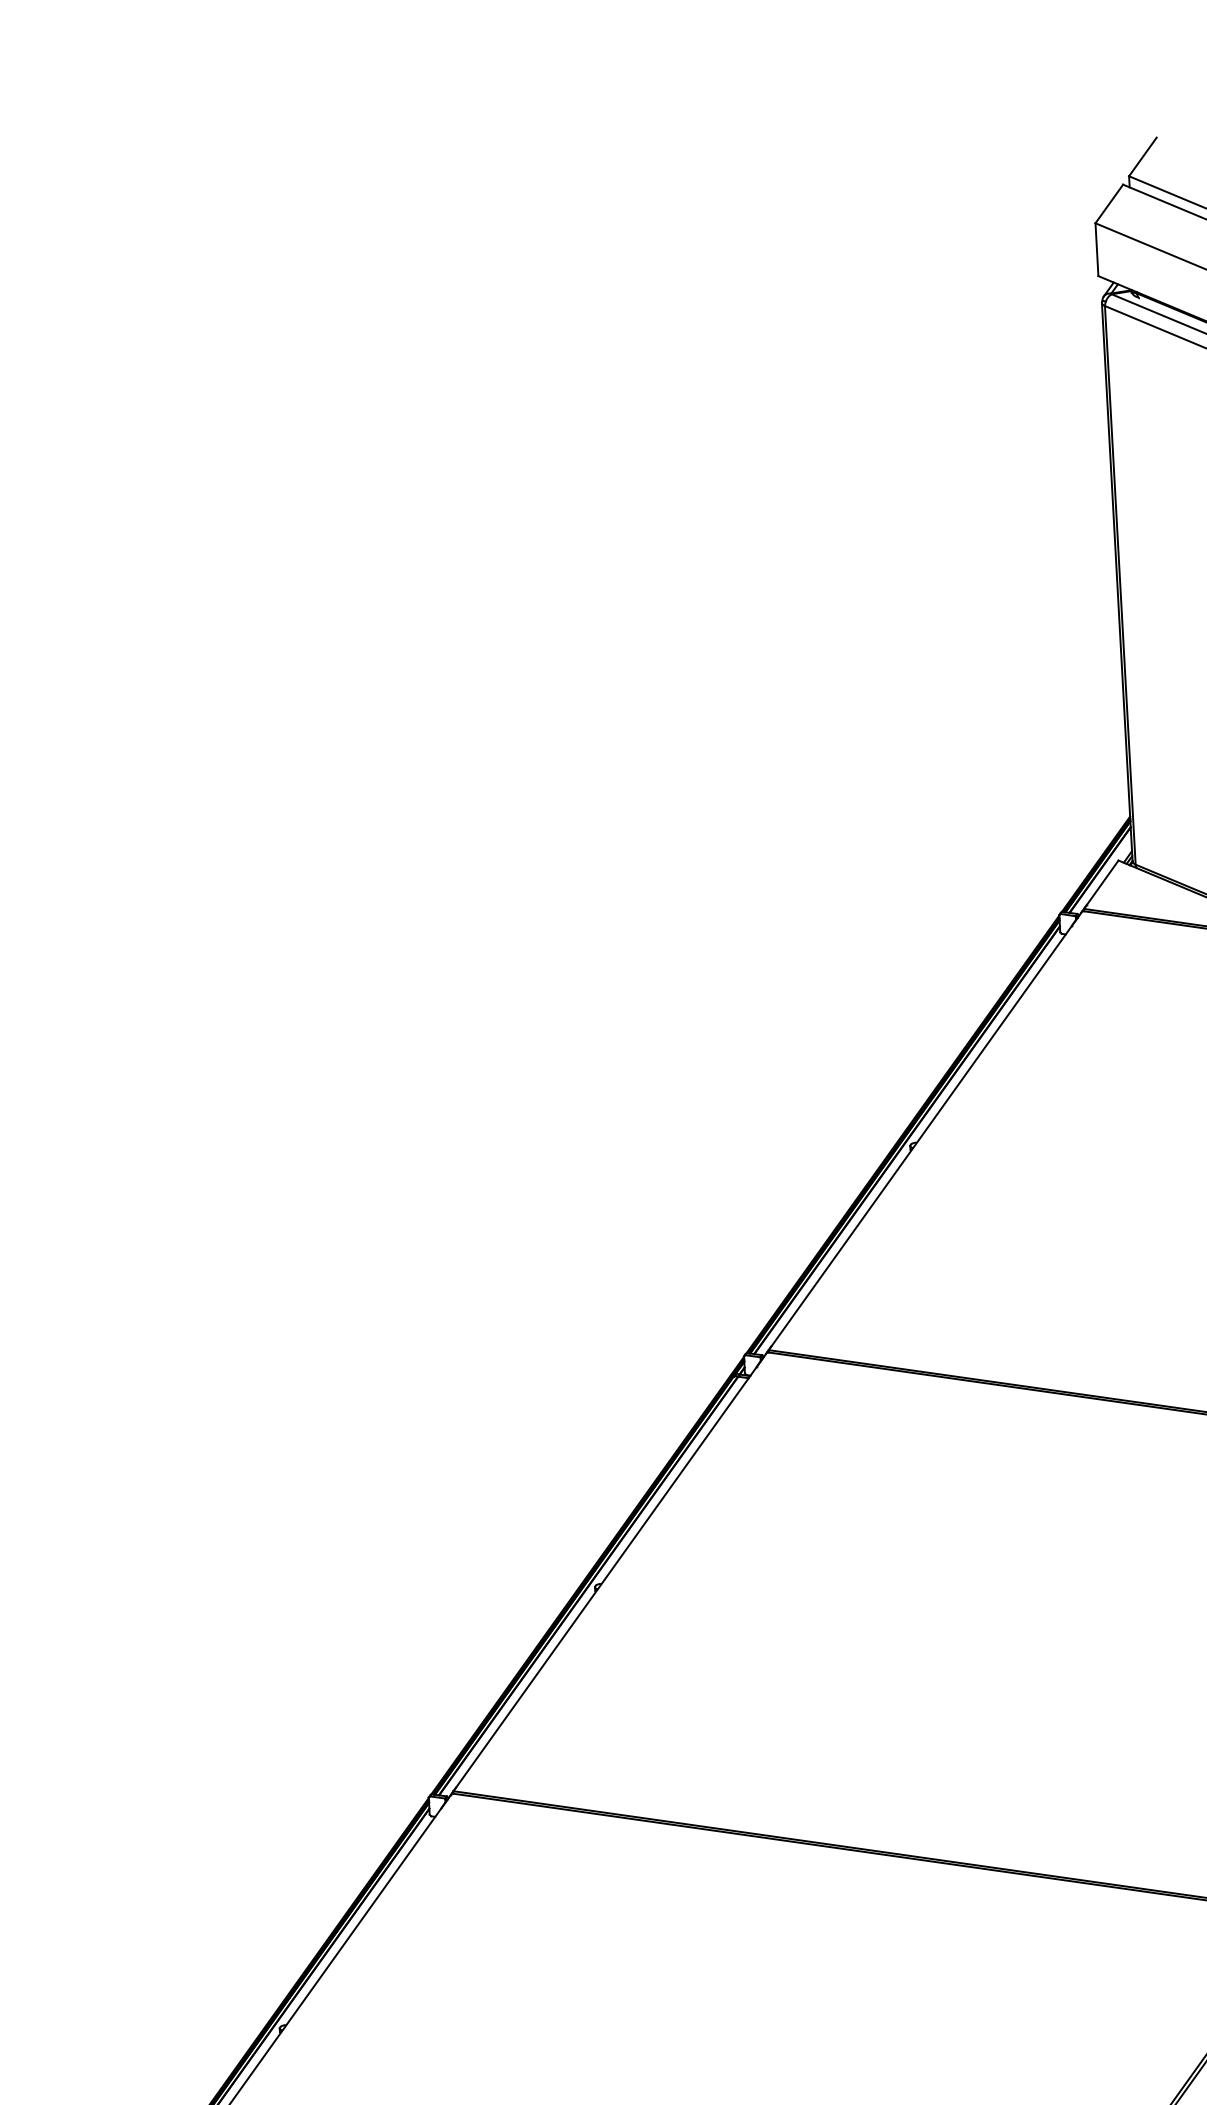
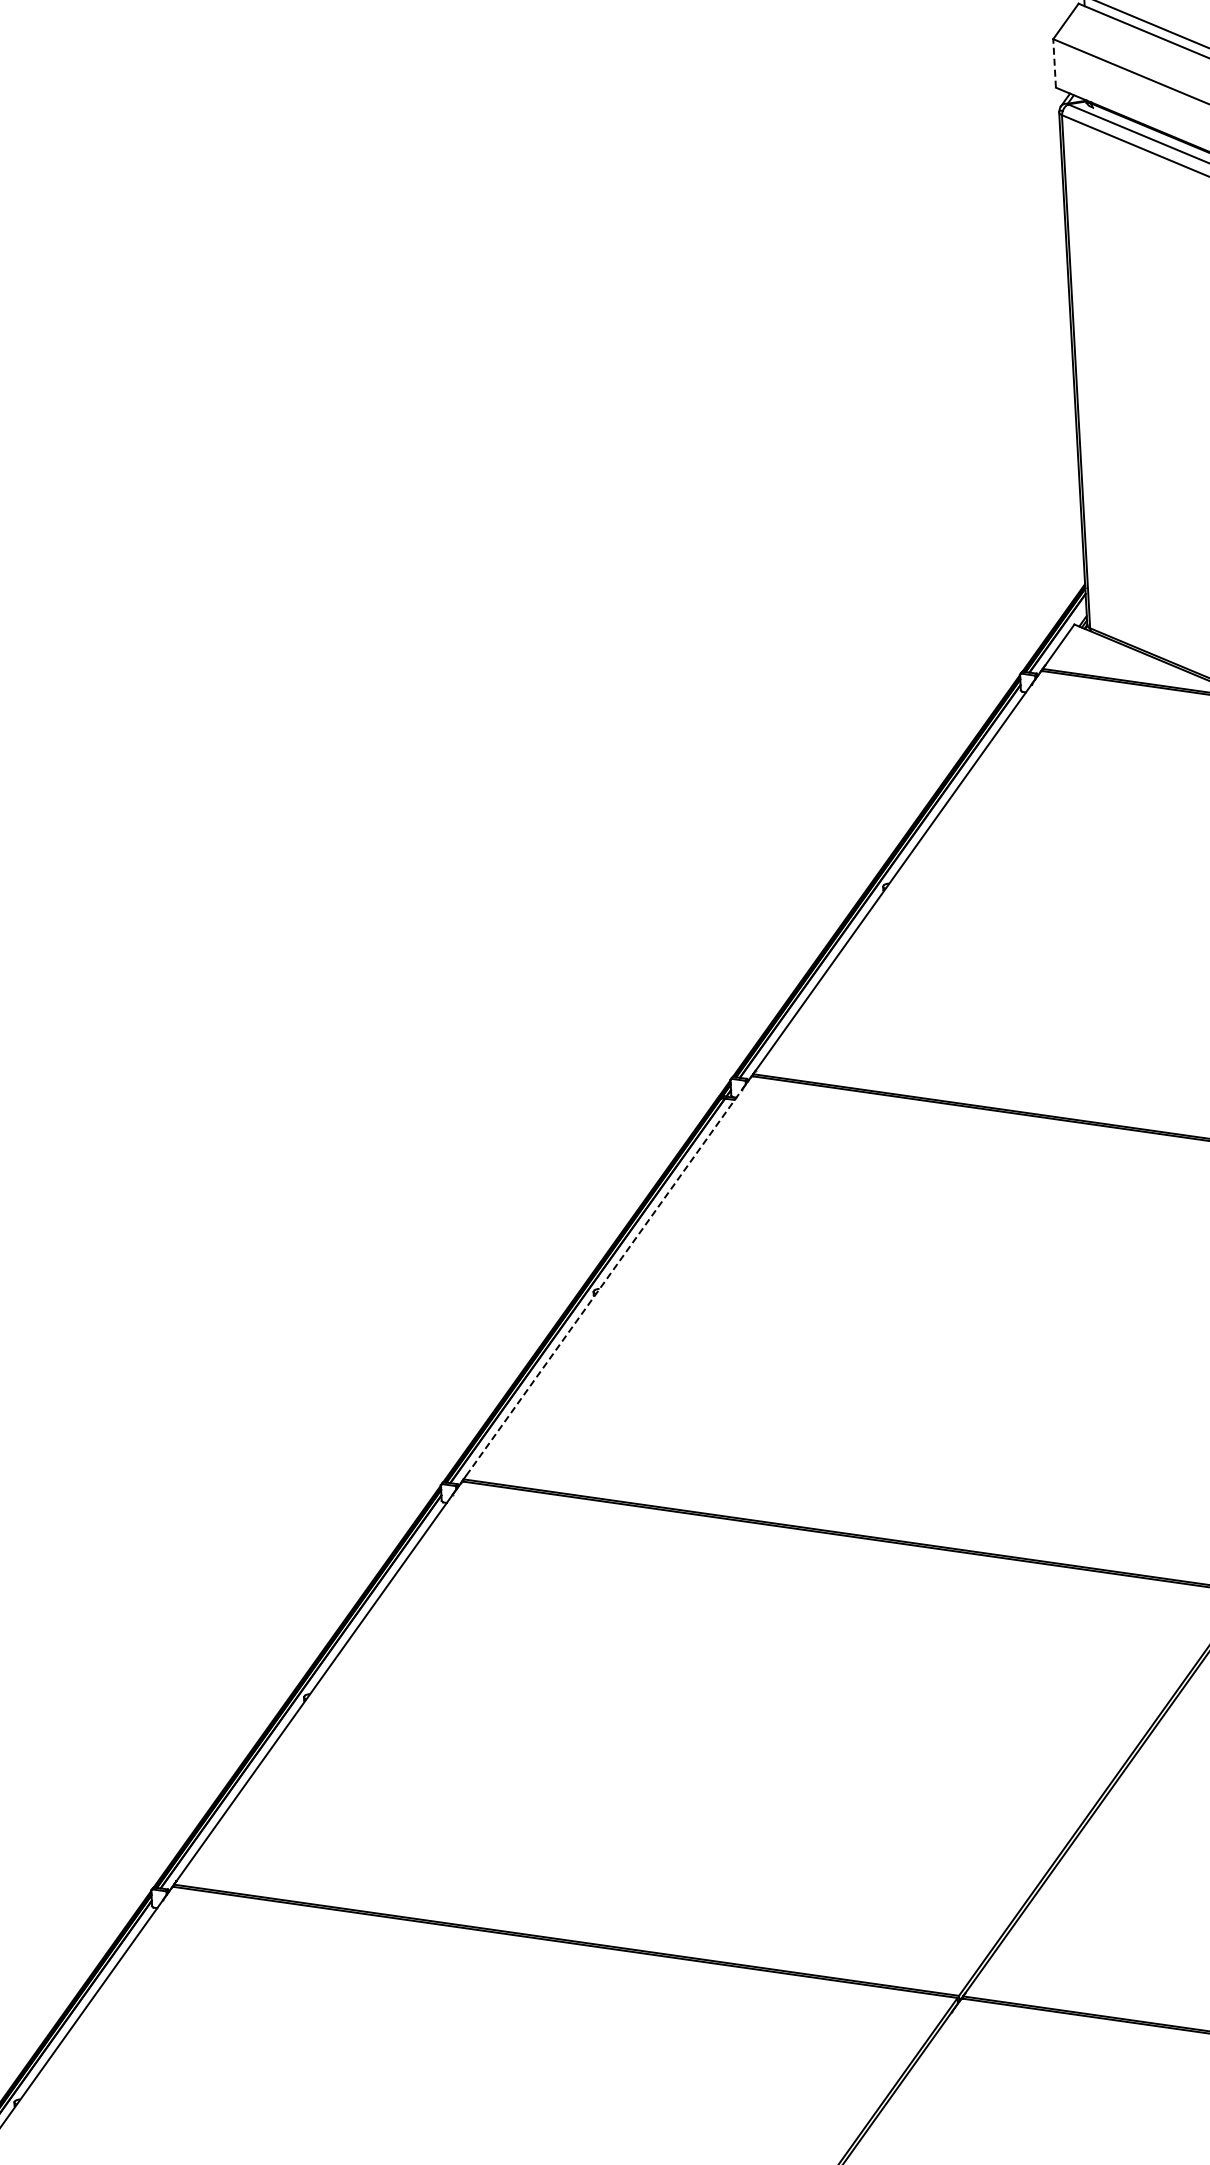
line: (1096, 248) -> (1054, 62), solid -> dashed
line: (610, 1571) -> (607, 1277), solid -> dashed

